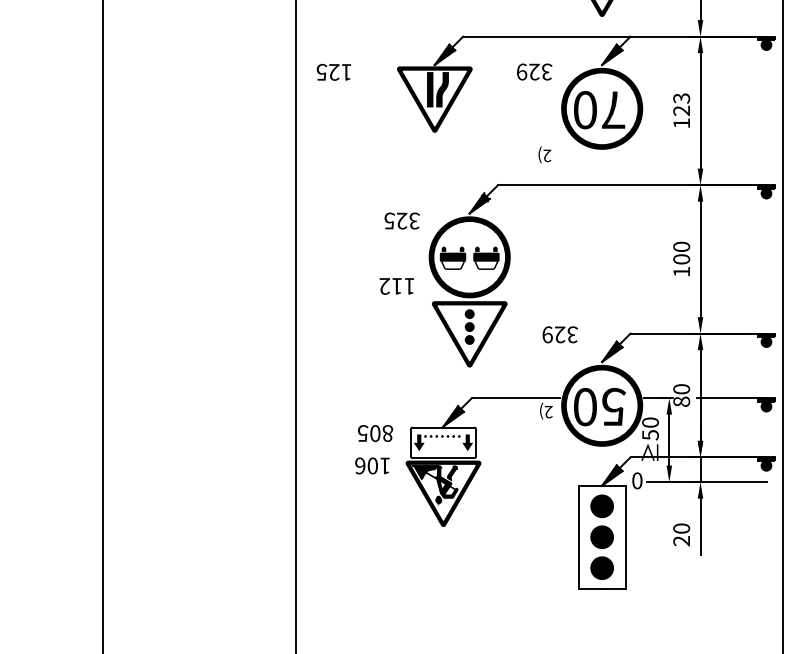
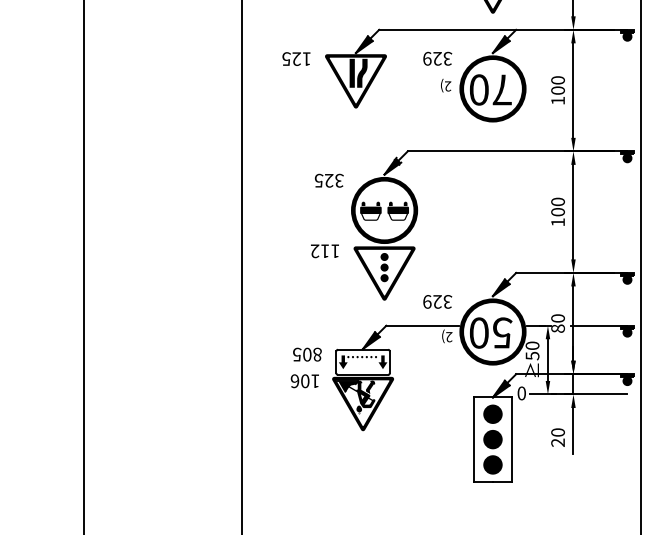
text: (334, 71) -> (296, 58), moved
text: (680, 104) -> (557, 85), 123 -> 100
text: (545, 154) -> (446, 85), moved
text: (396, 286) -> (324, 251), moved
text: (560, 334) -> (437, 301), moved

